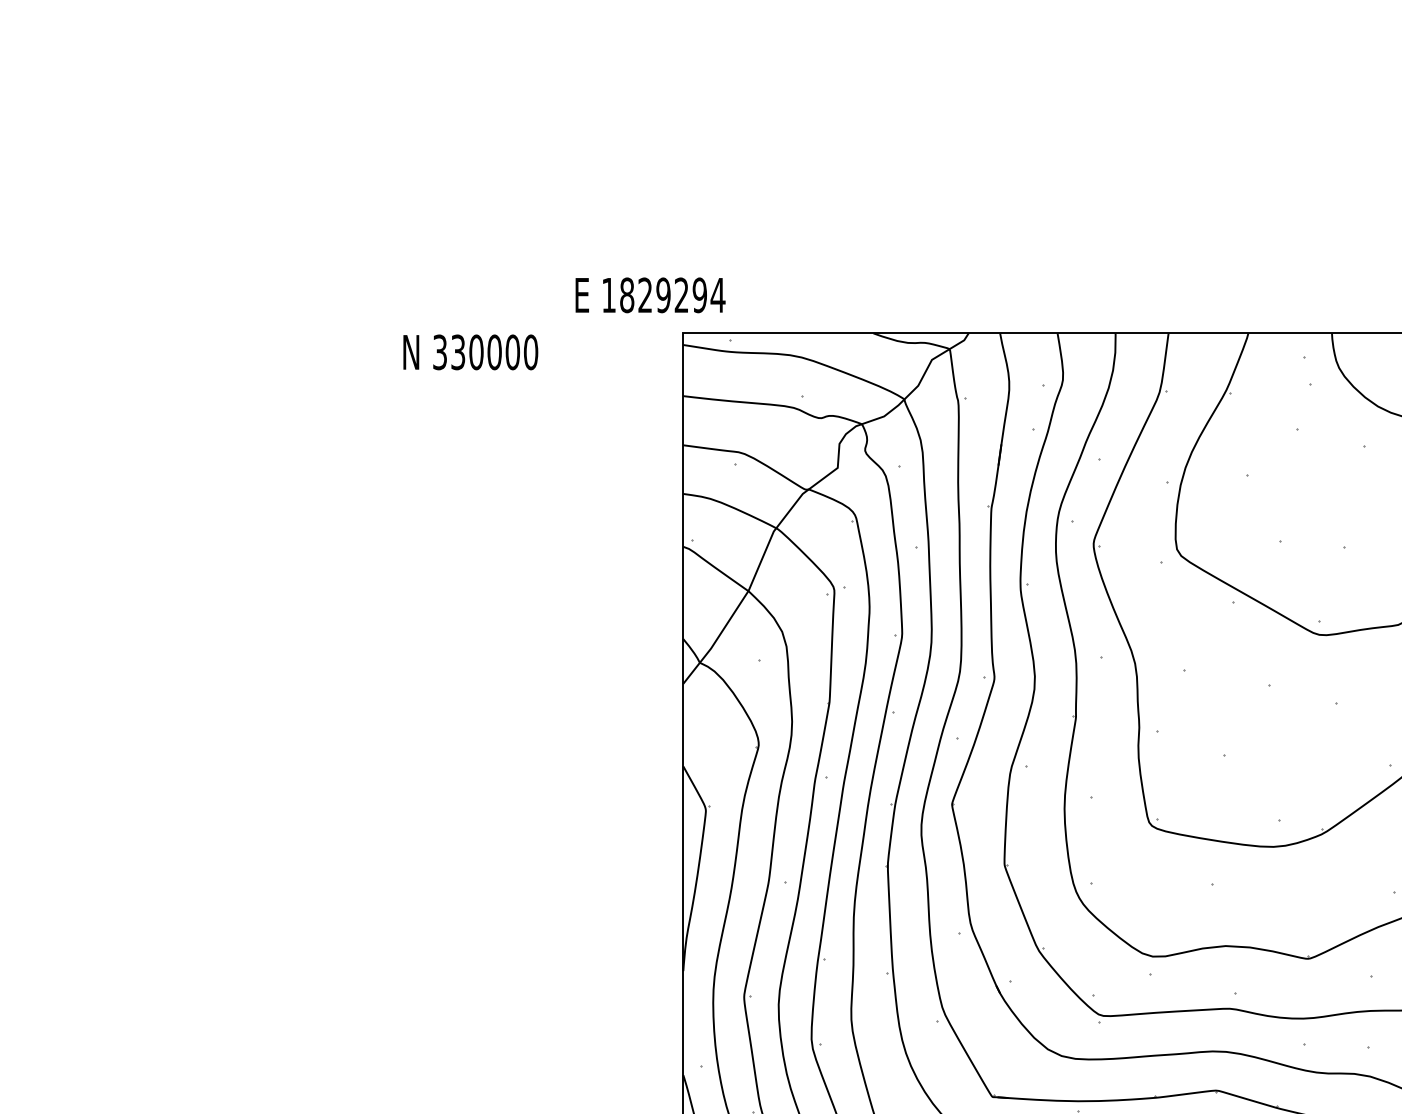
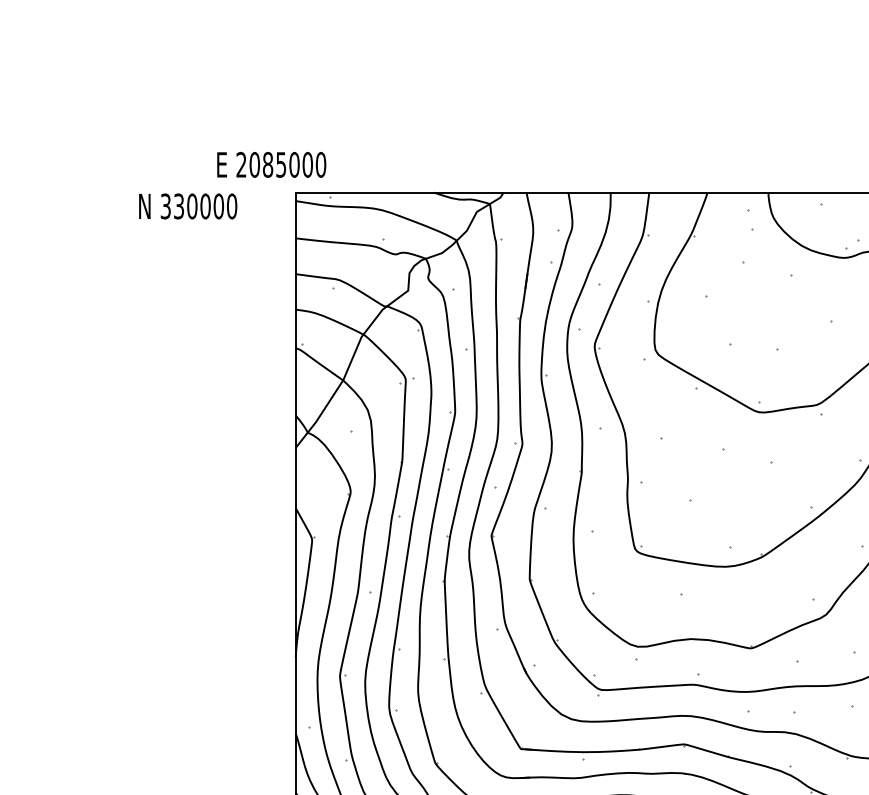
text: (663, 295) -> (281, 165), 1829294 -> 2085000
text: (470, 352) -> (187, 206), moved

